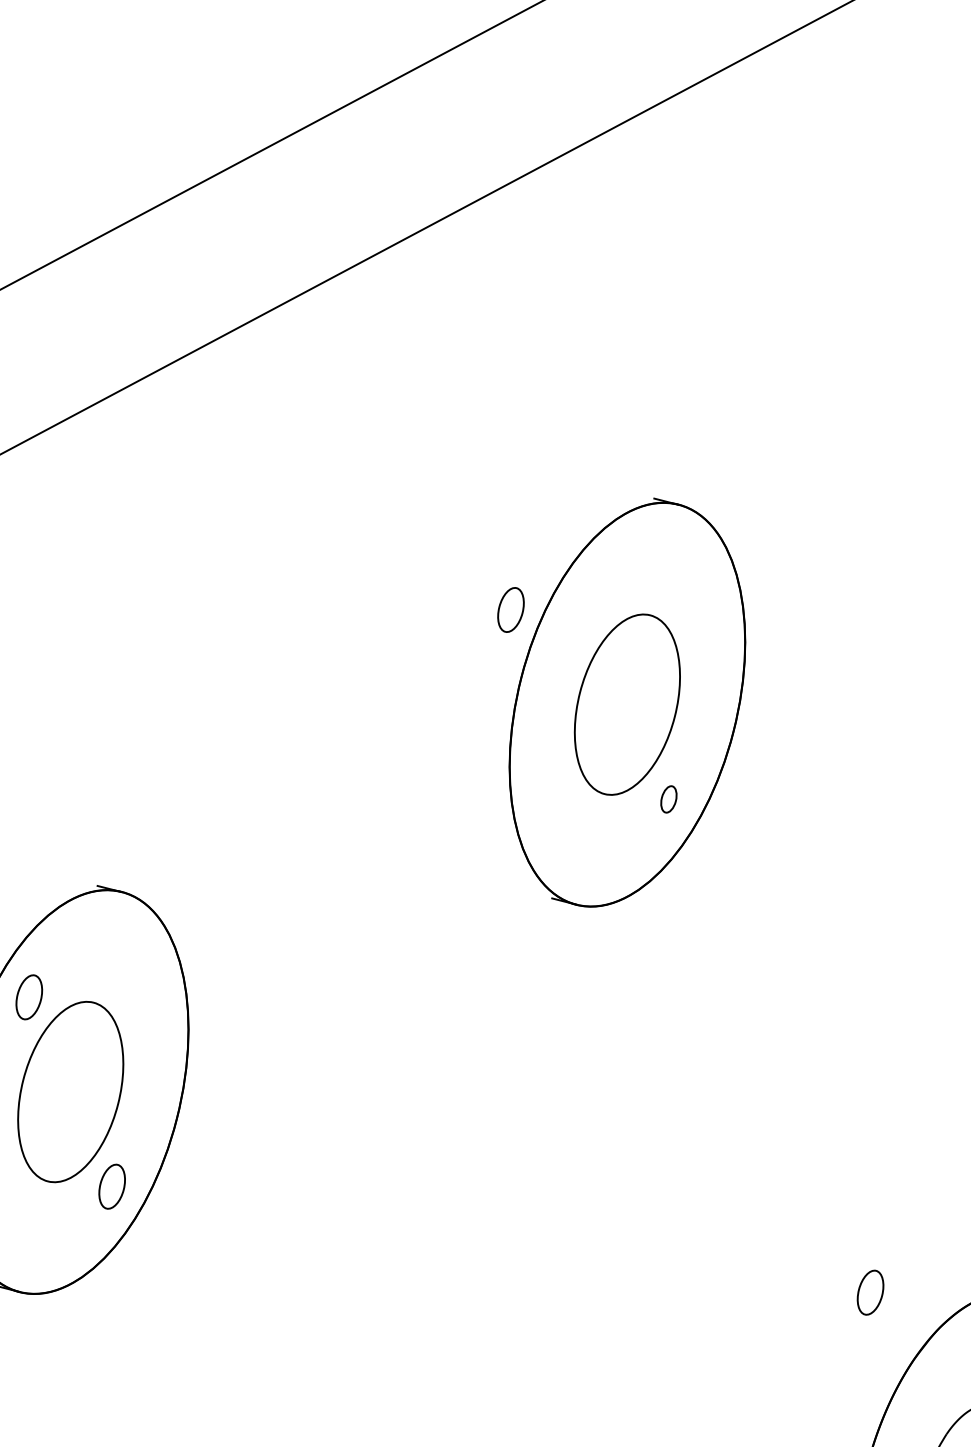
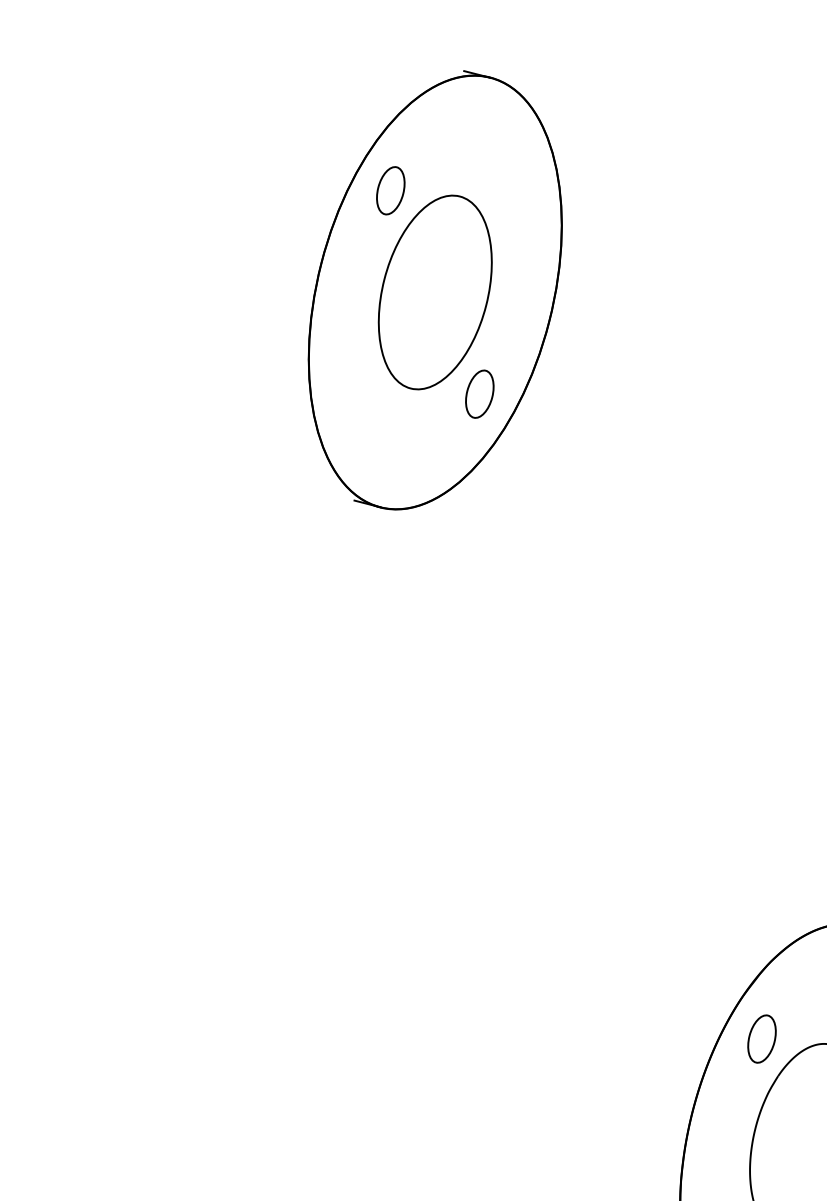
part: (510, 609) -> (390, 190), moved
part: (668, 799) -> (479, 394), size x1.67
part: (870, 1292) -> (761, 1038), moved

